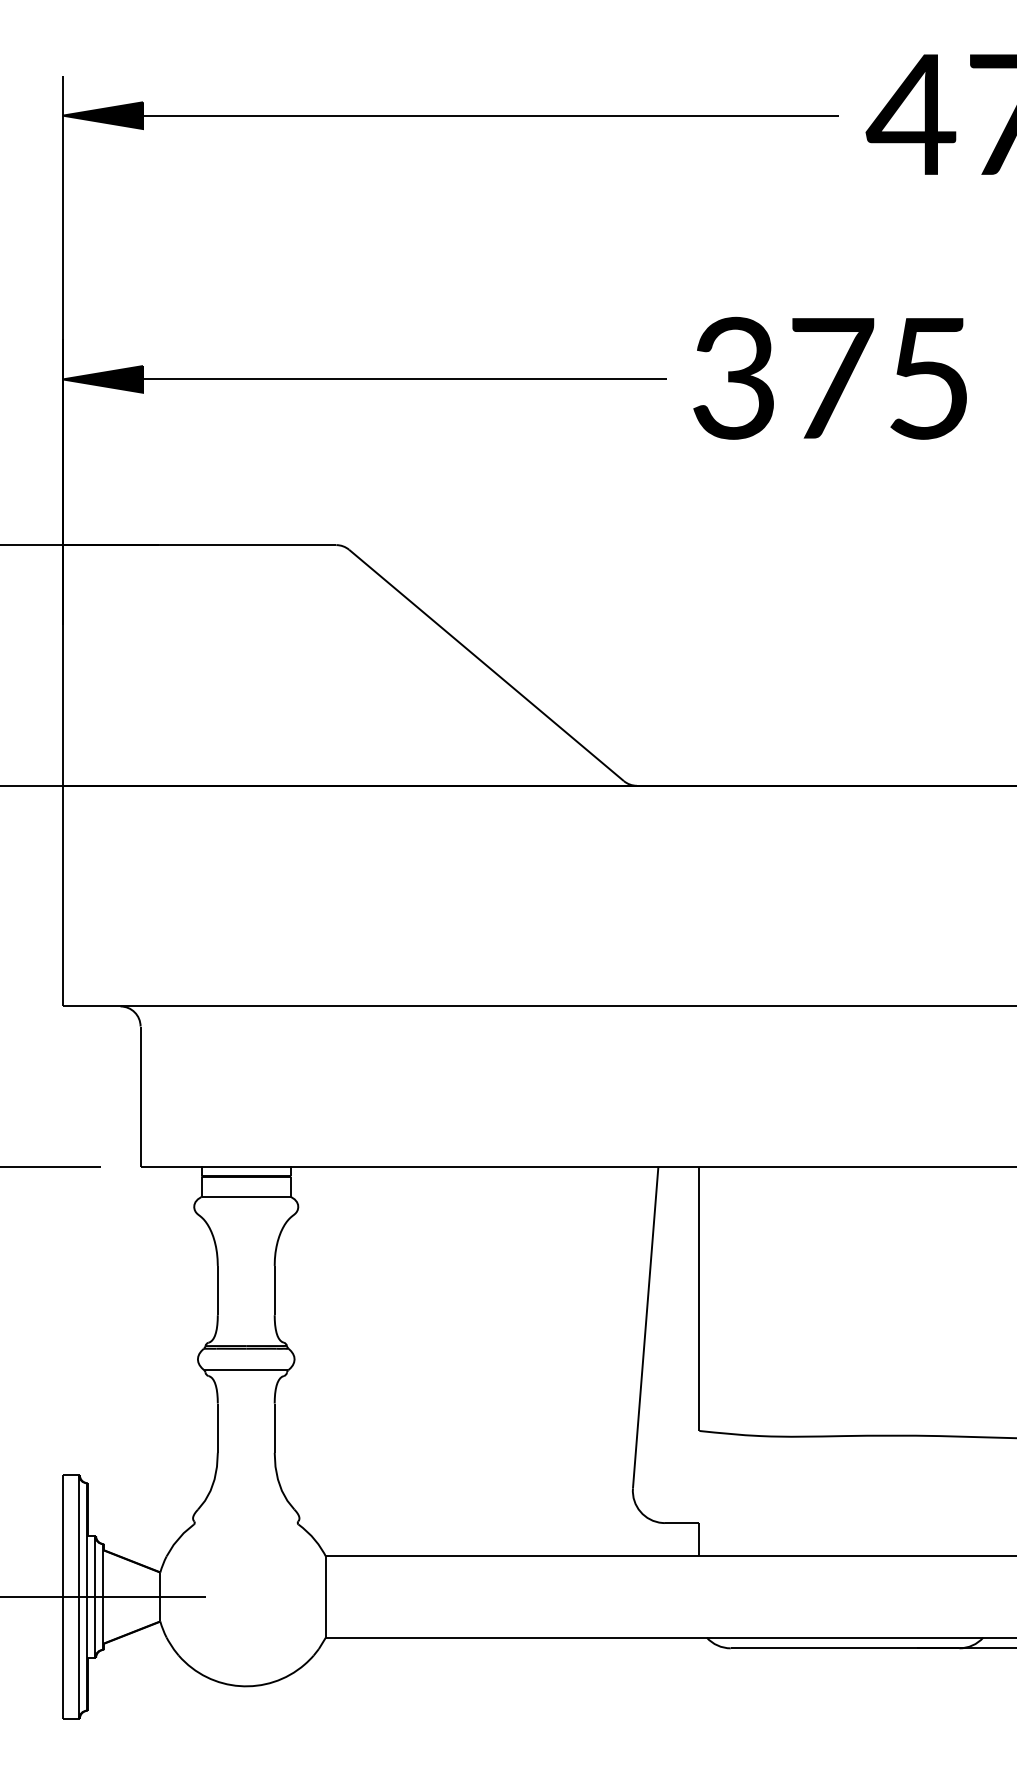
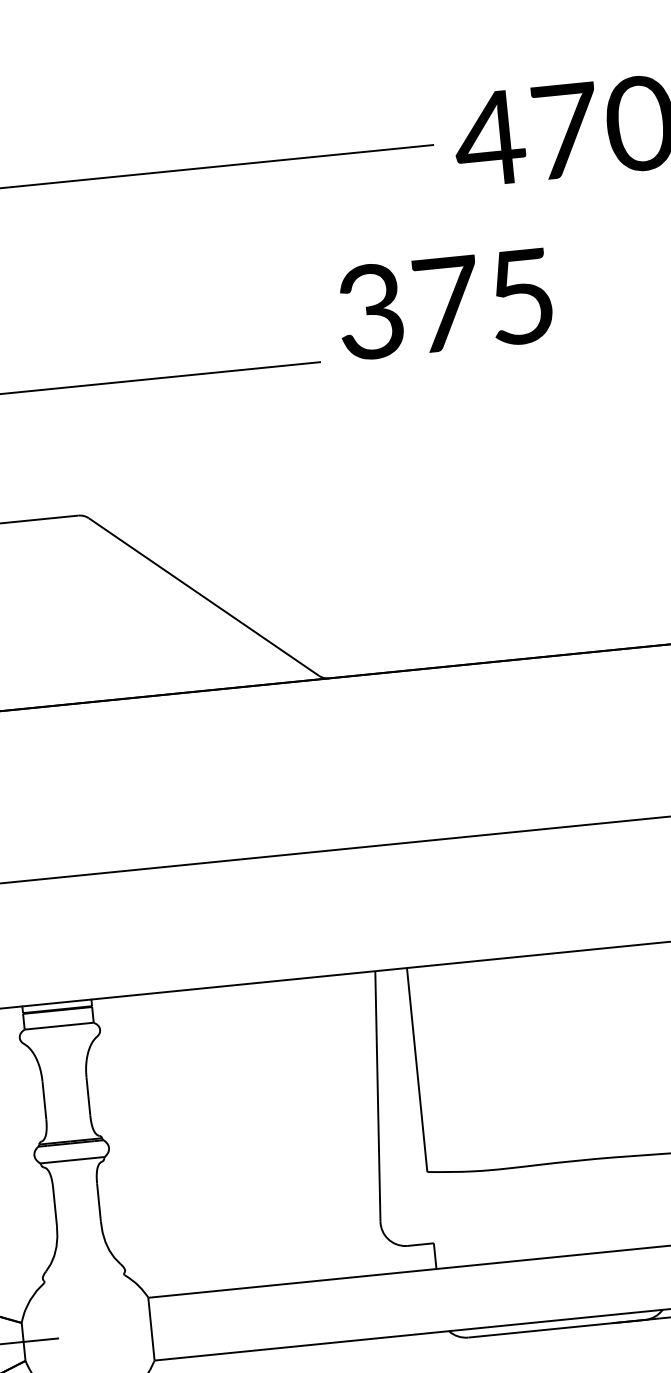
text: (829, 377) -> (444, 303), moved

